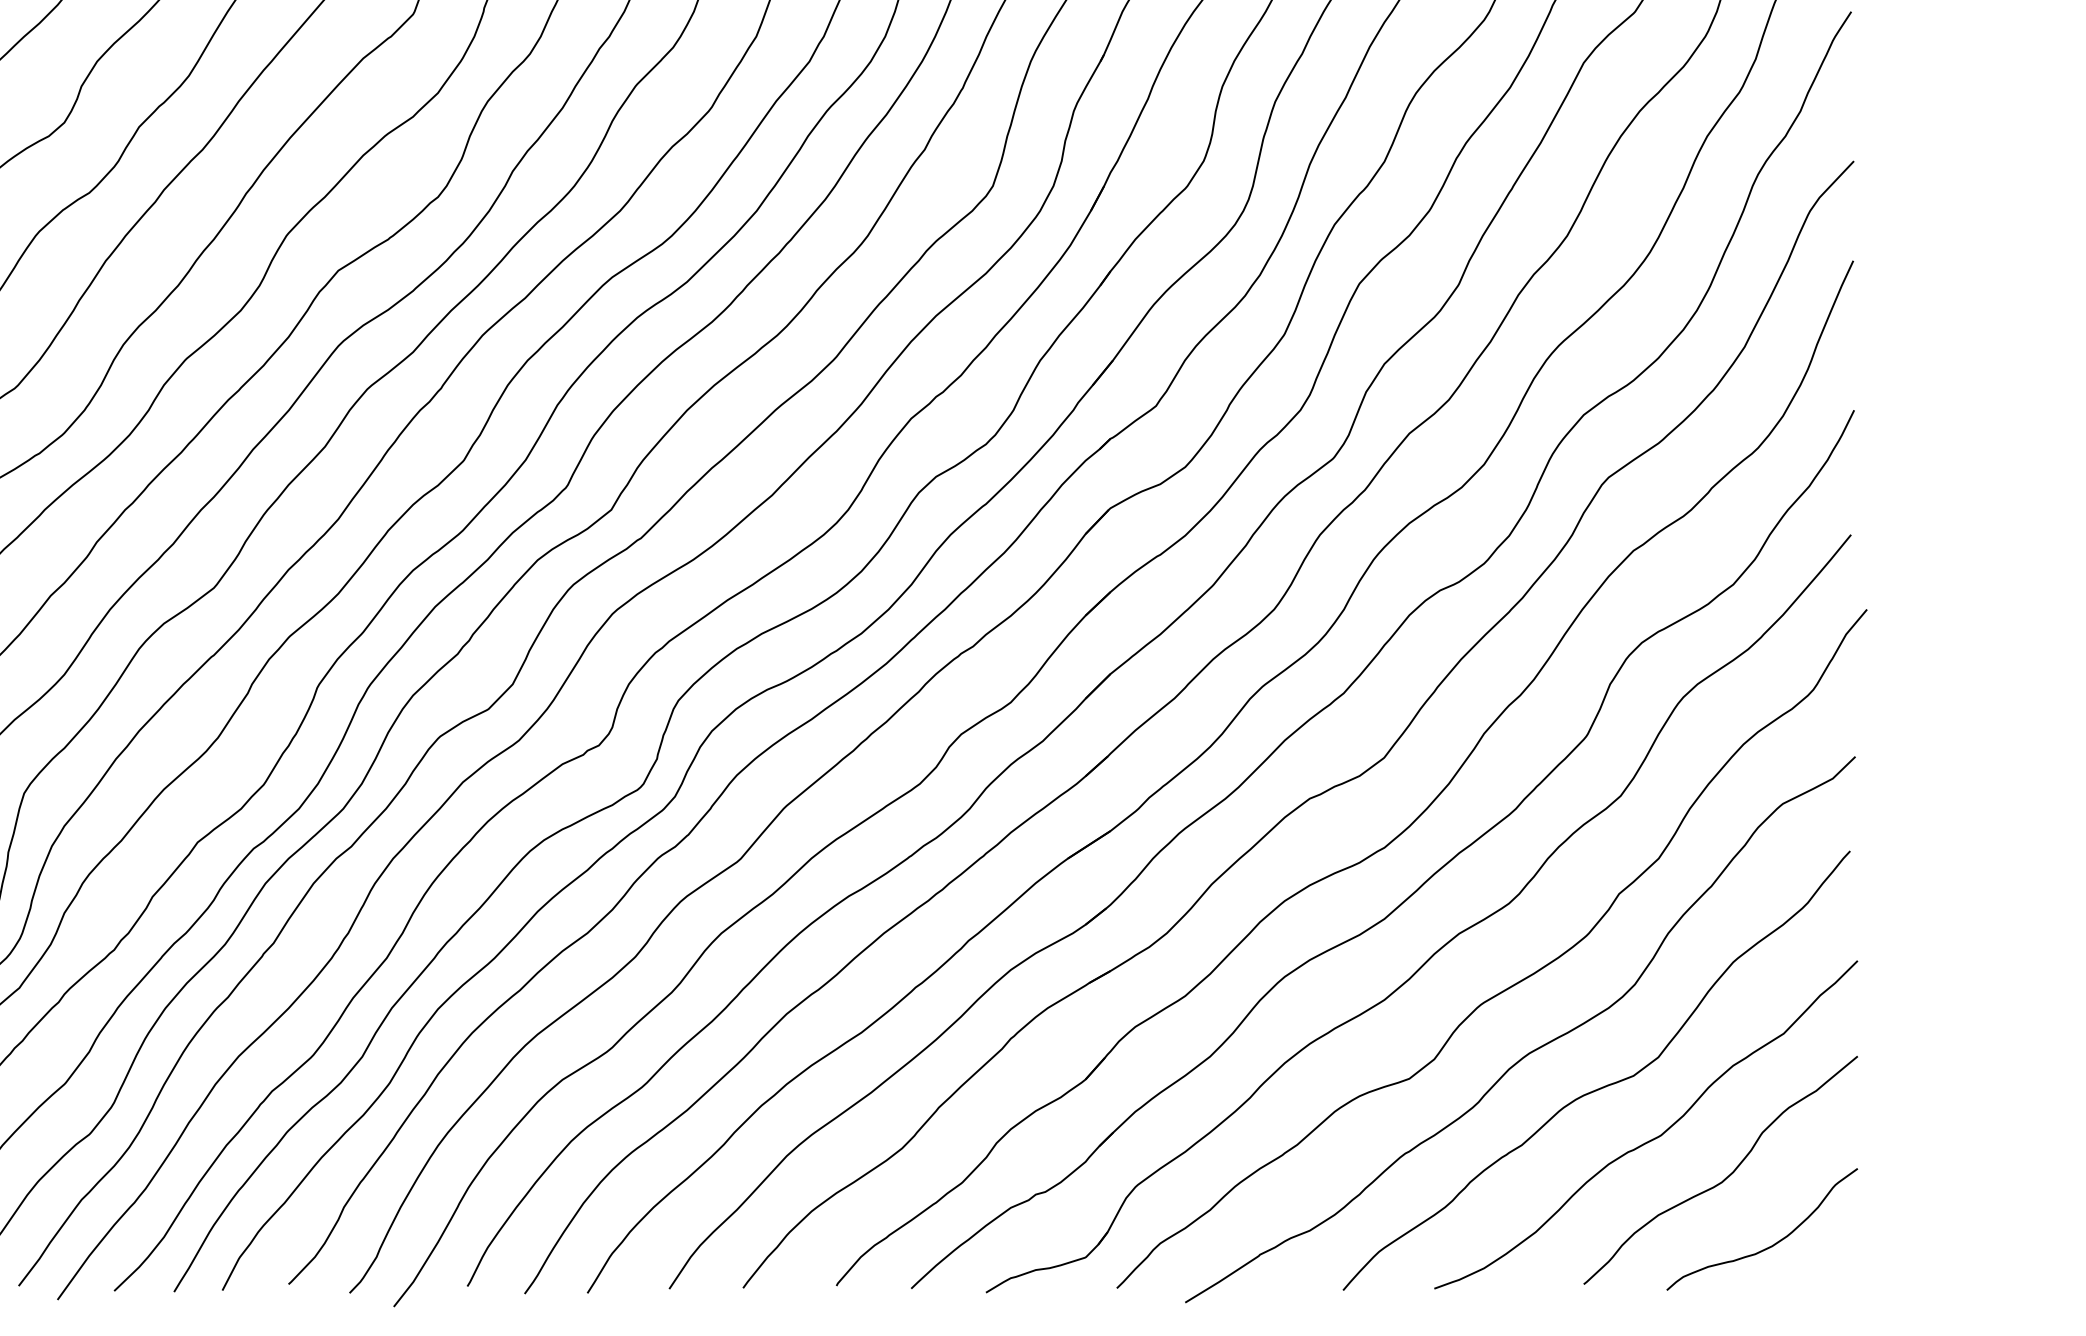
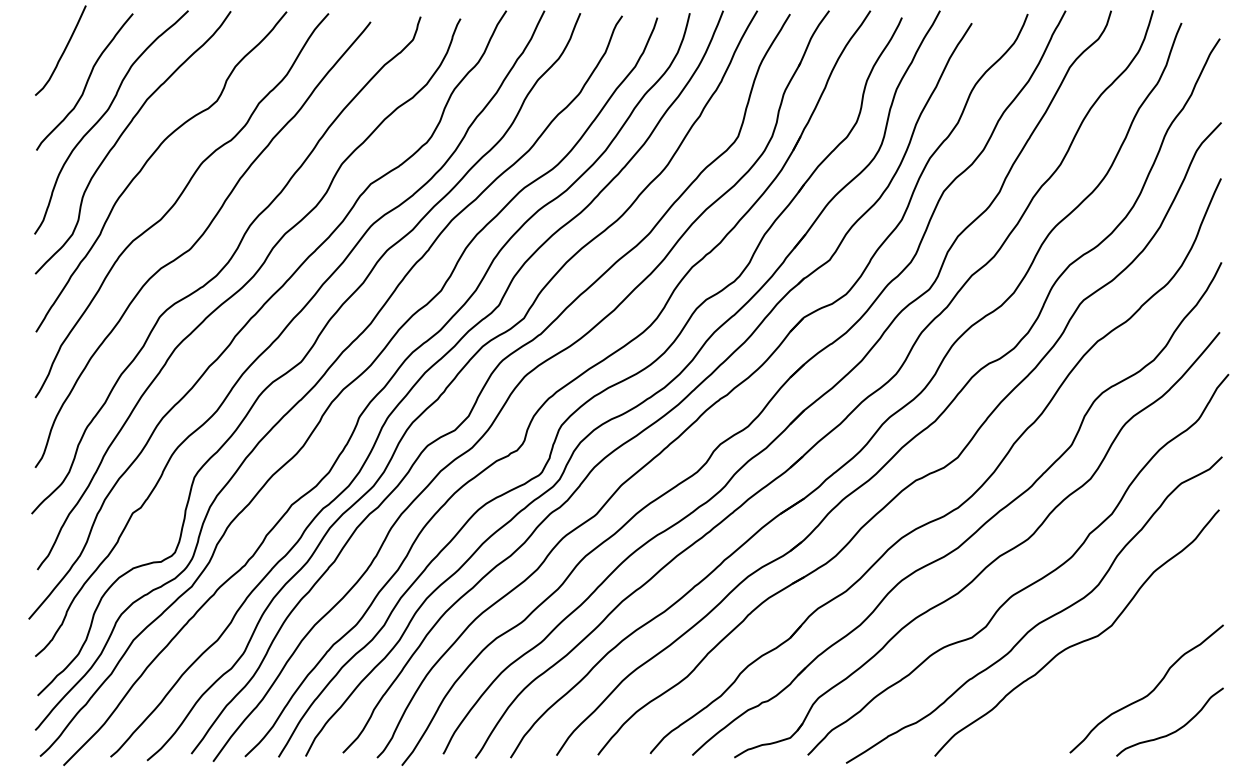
curve: (1652, 1137) -> (1108, 670), removed

